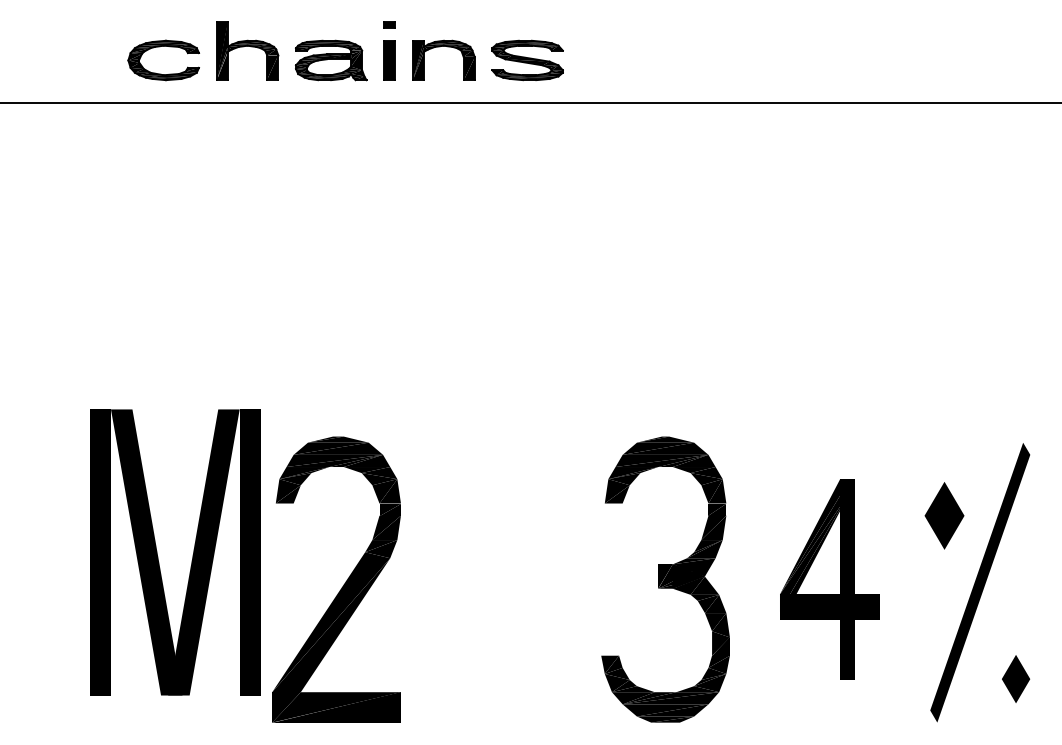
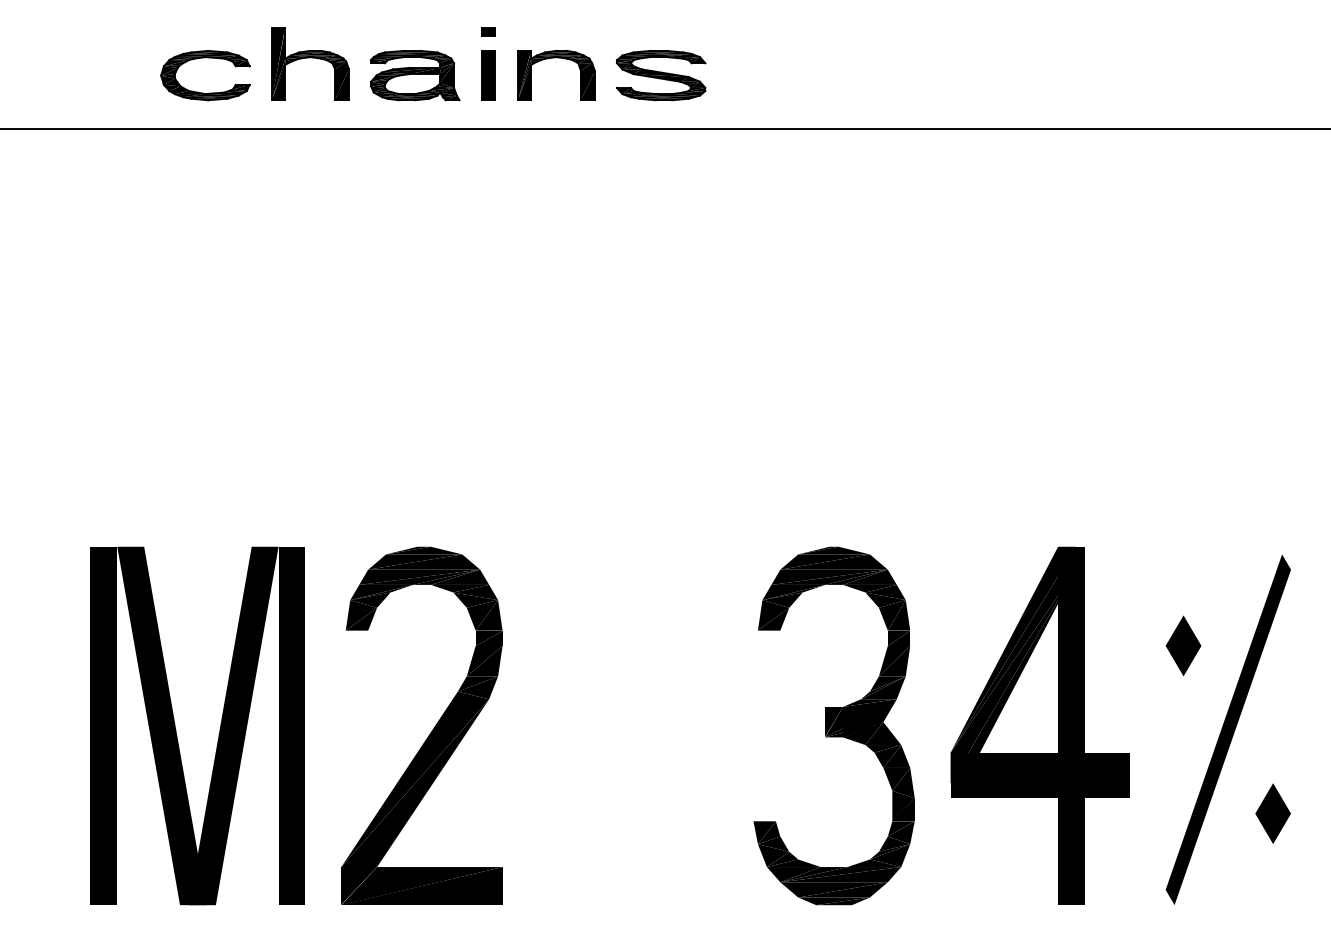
part: (944, 515) -> (1183, 645), size x0.71
part: (158, 555) -> (176, 729), moved
part: (829, 579) -> (1039, 725), size x1.43
part: (1015, 679) -> (1272, 813), moved

